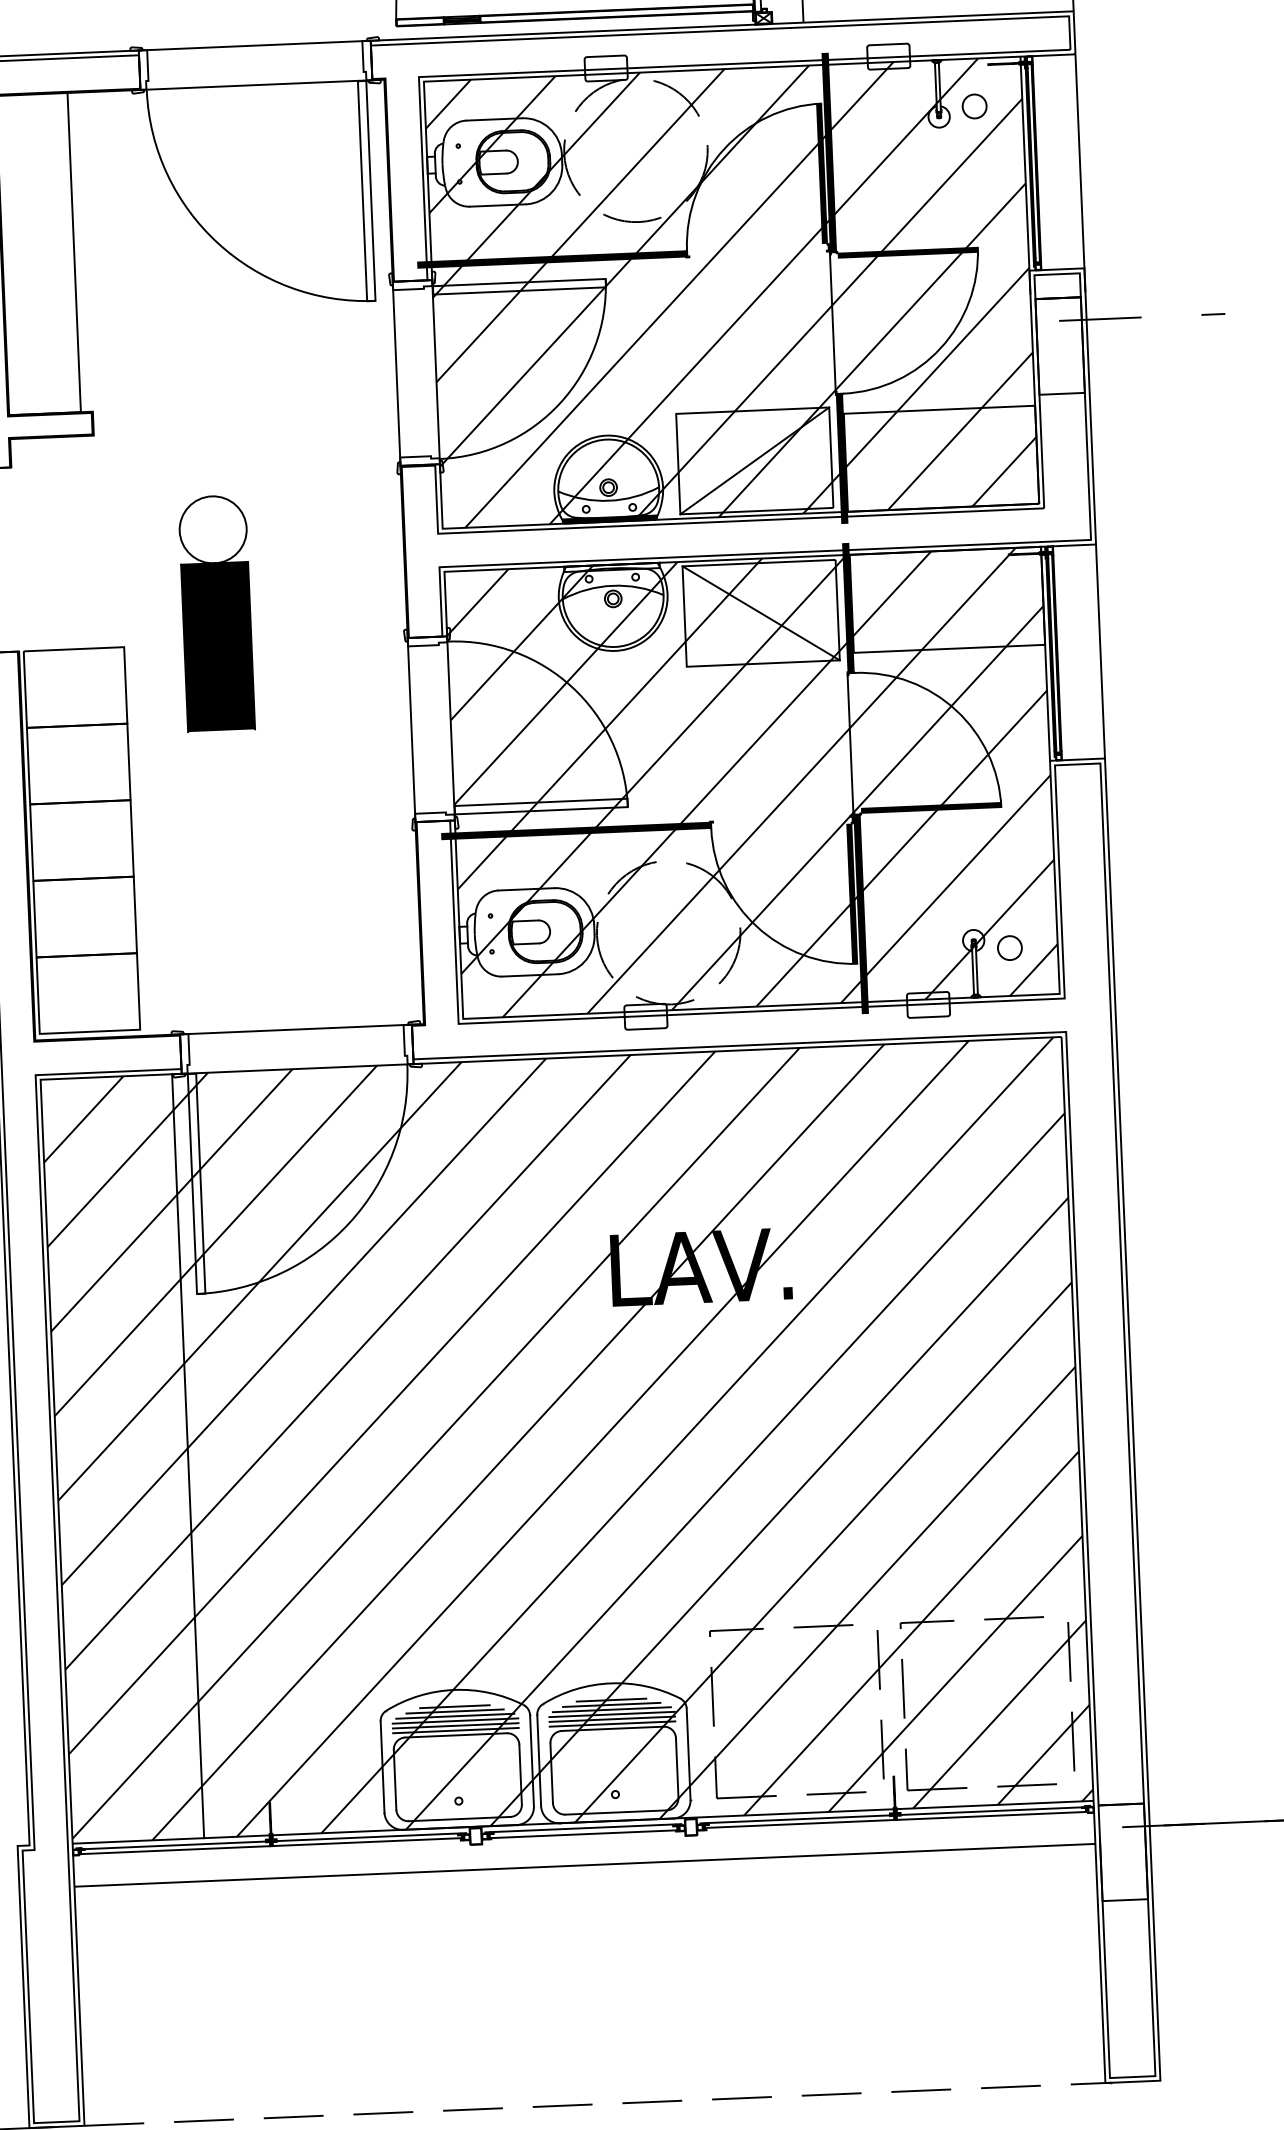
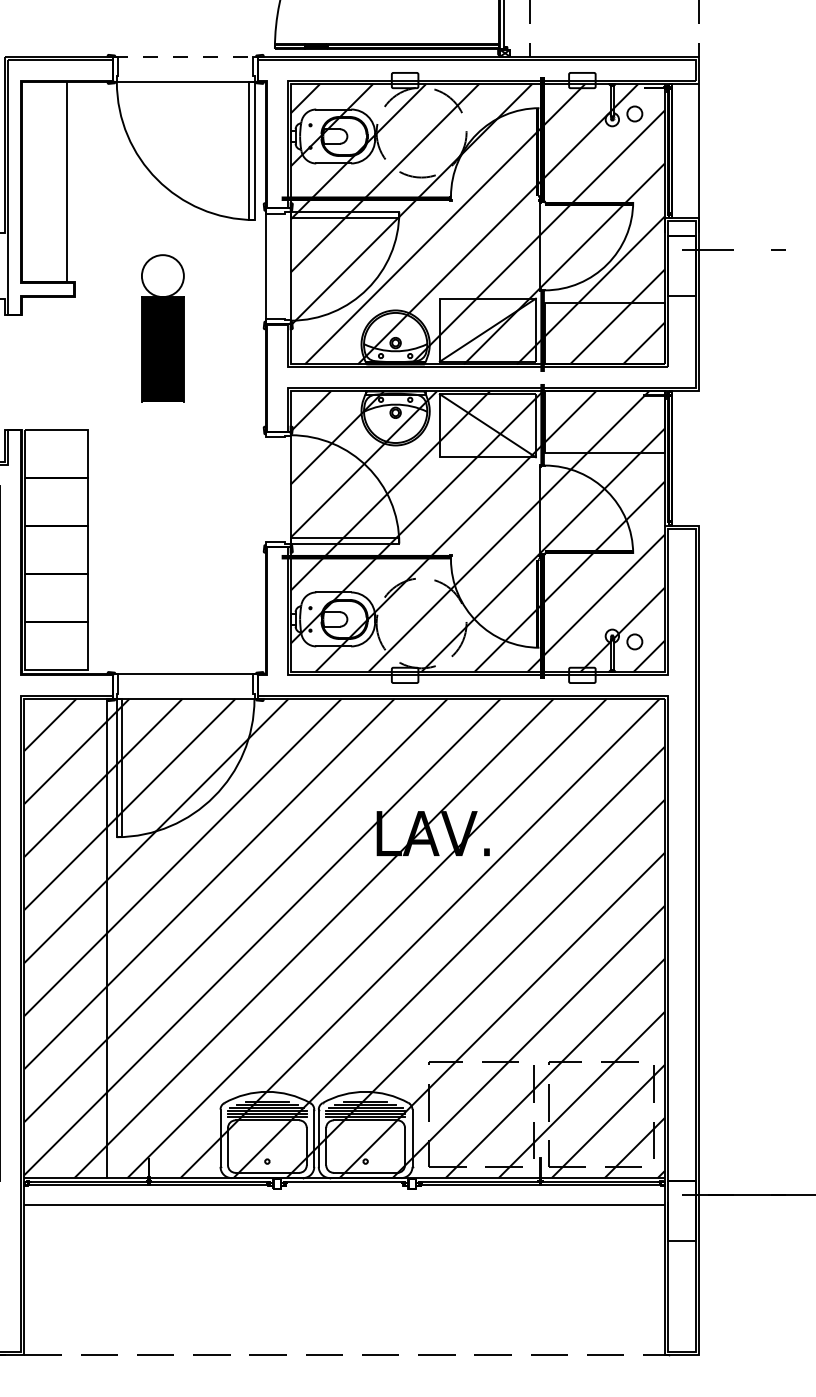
line: (254, 46) -> (185, 57), solid -> dashed
part: (215, 613) -> (162, 328), moved
line: (1100, 651) -> (699, 458), removed
line: (410, 729) -> (265, 489), removed
line: (581, 1834) -> (343, 1185), removed

